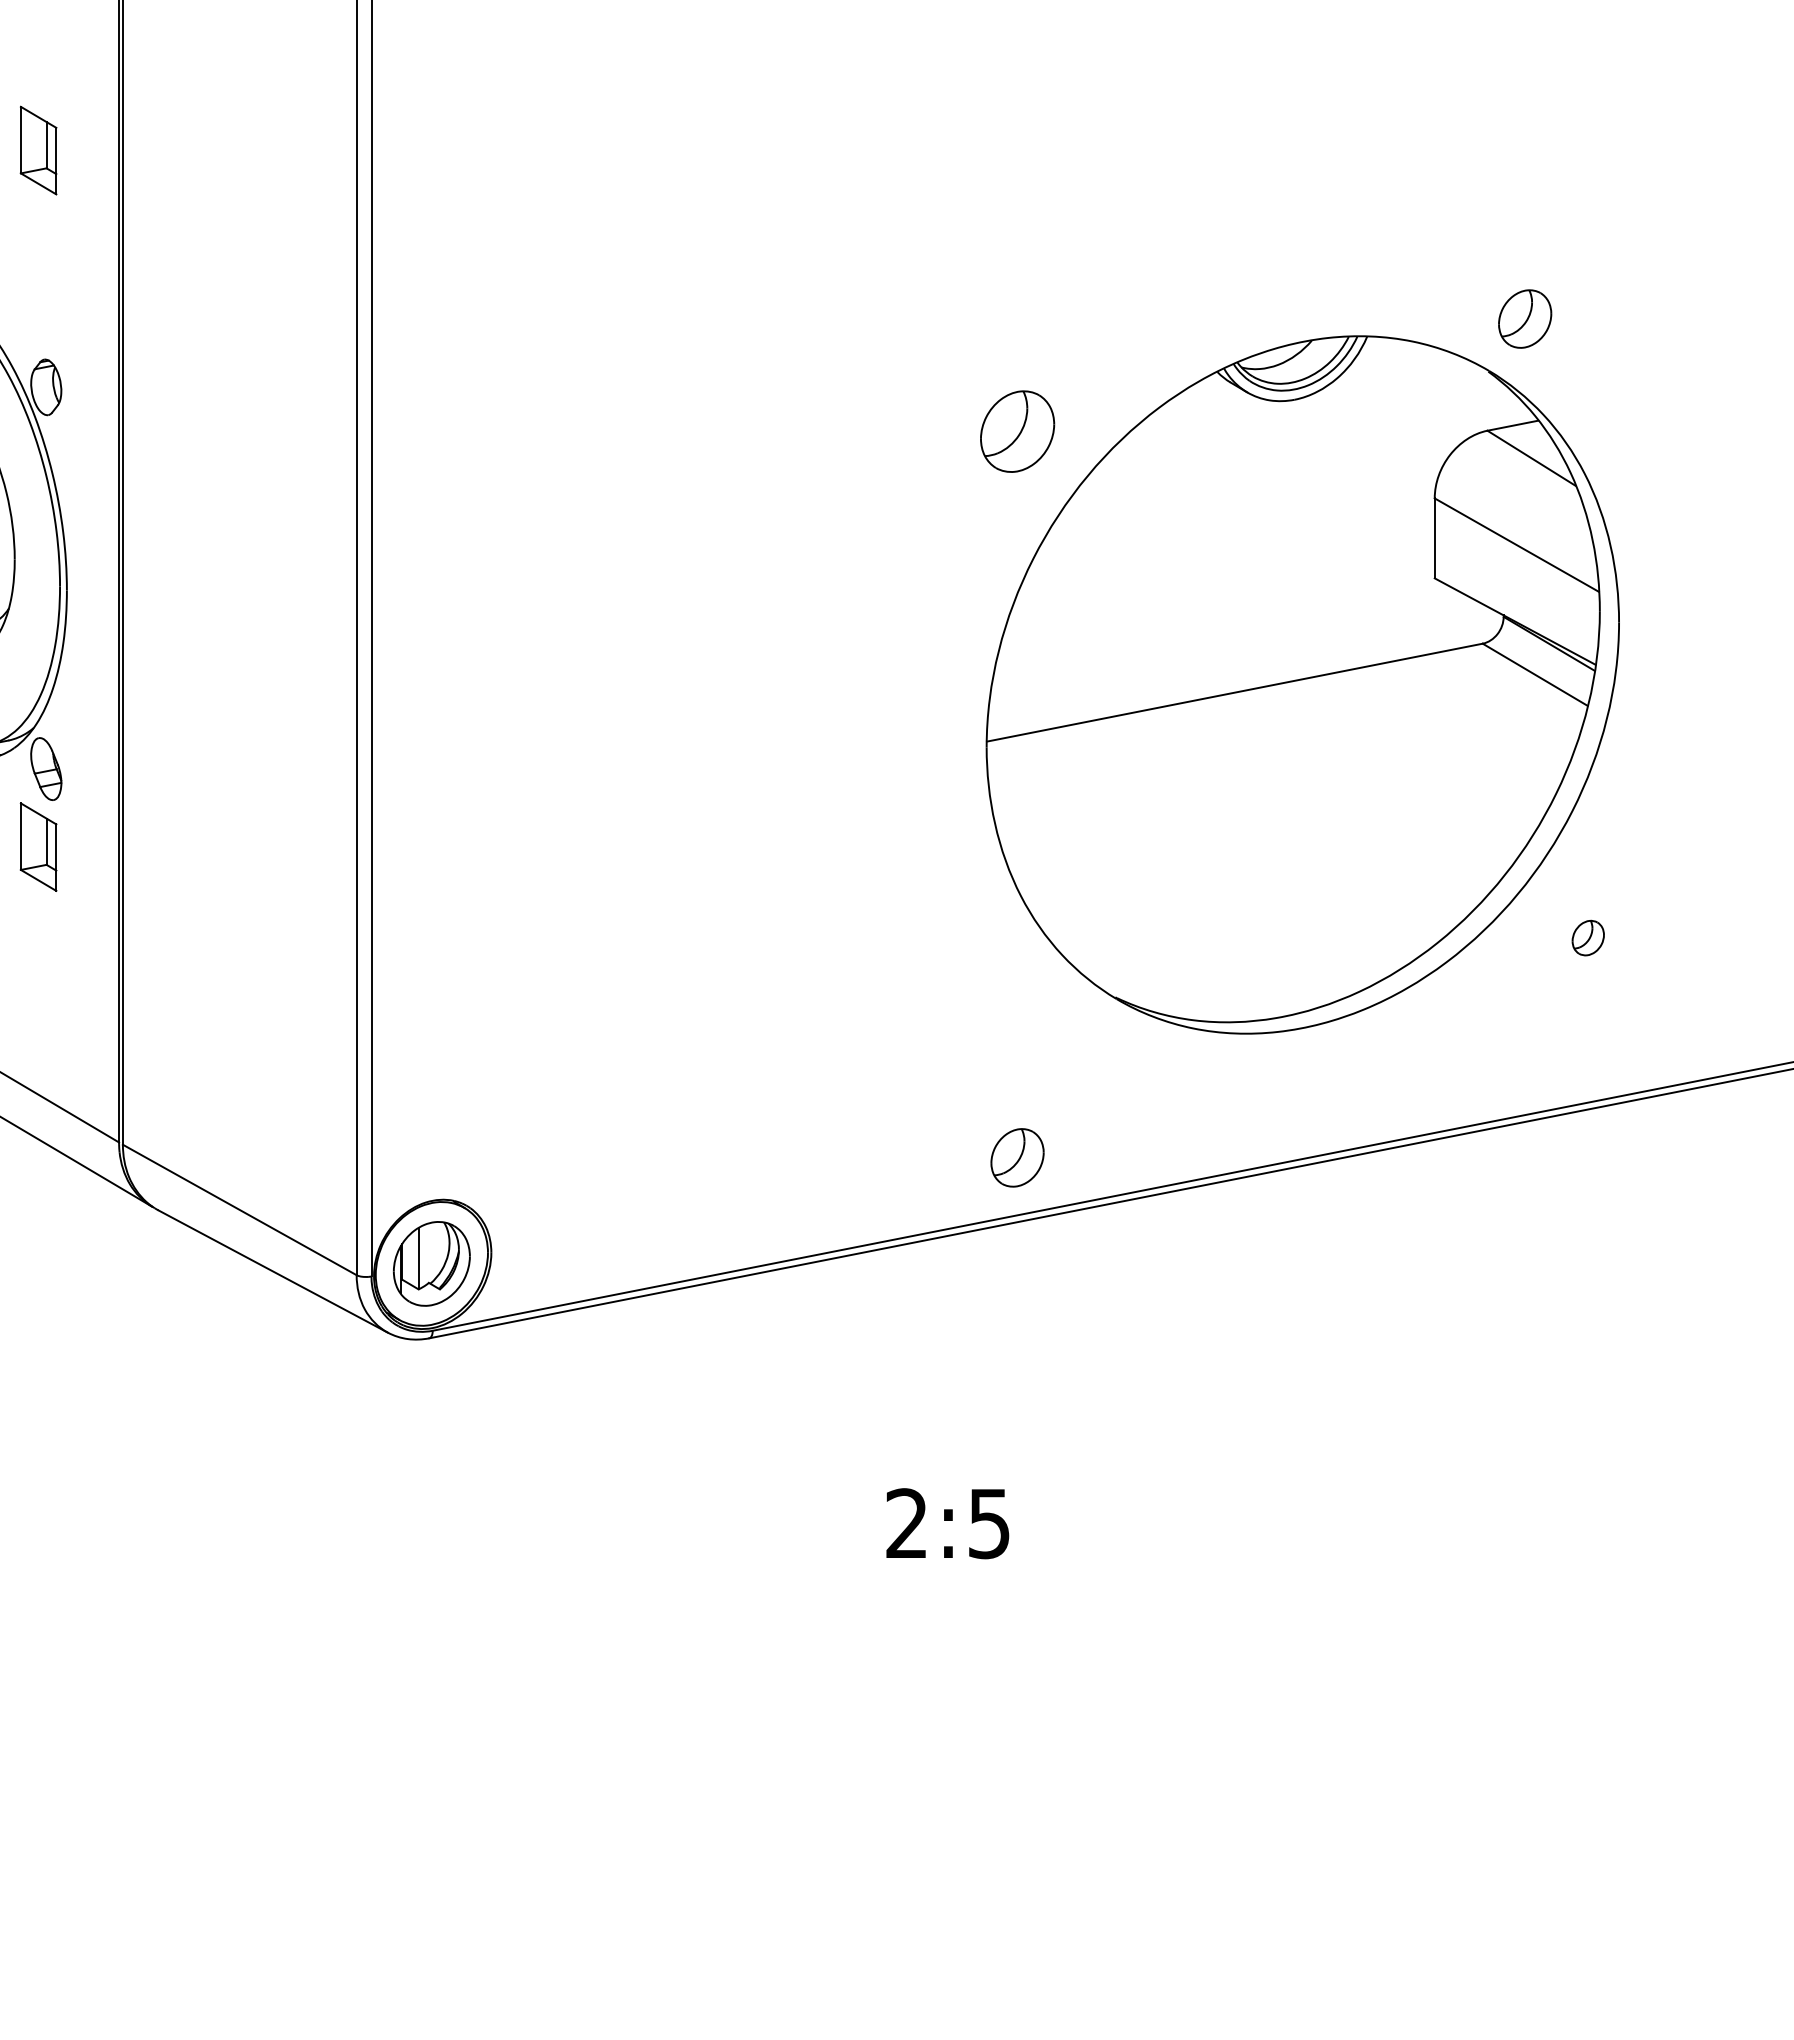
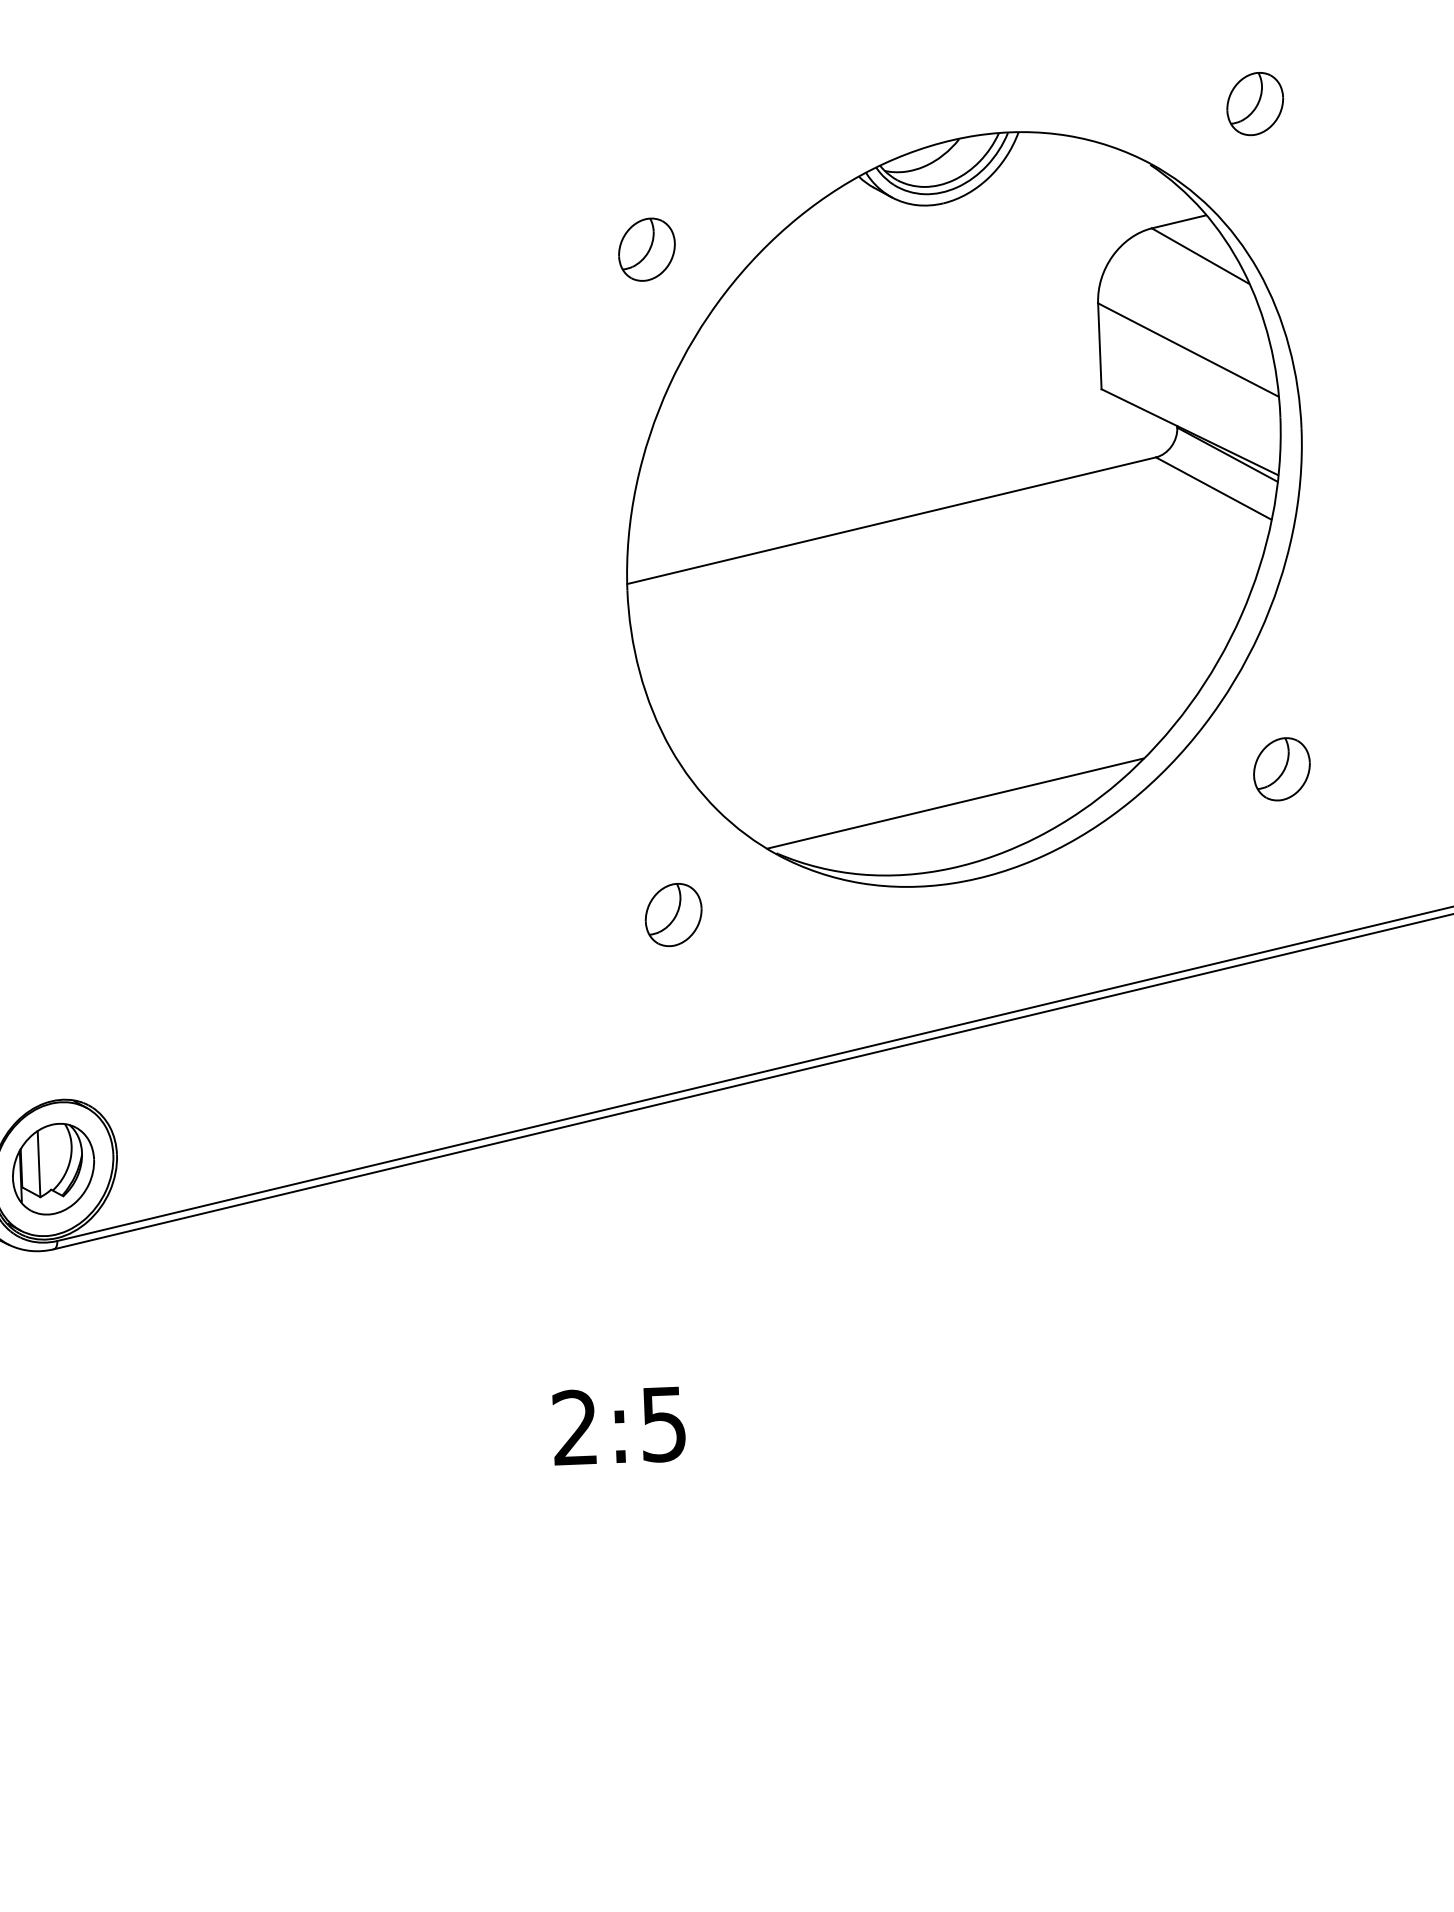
part: (1525, 318) -> (1255, 103), moved
part: (1017, 431) -> (646, 249), size x0.71
part: (1588, 937) -> (1282, 768), size x1.67
line: (1283, 957) -> (955, 803), added
part: (1017, 1157) -> (673, 914), moved

